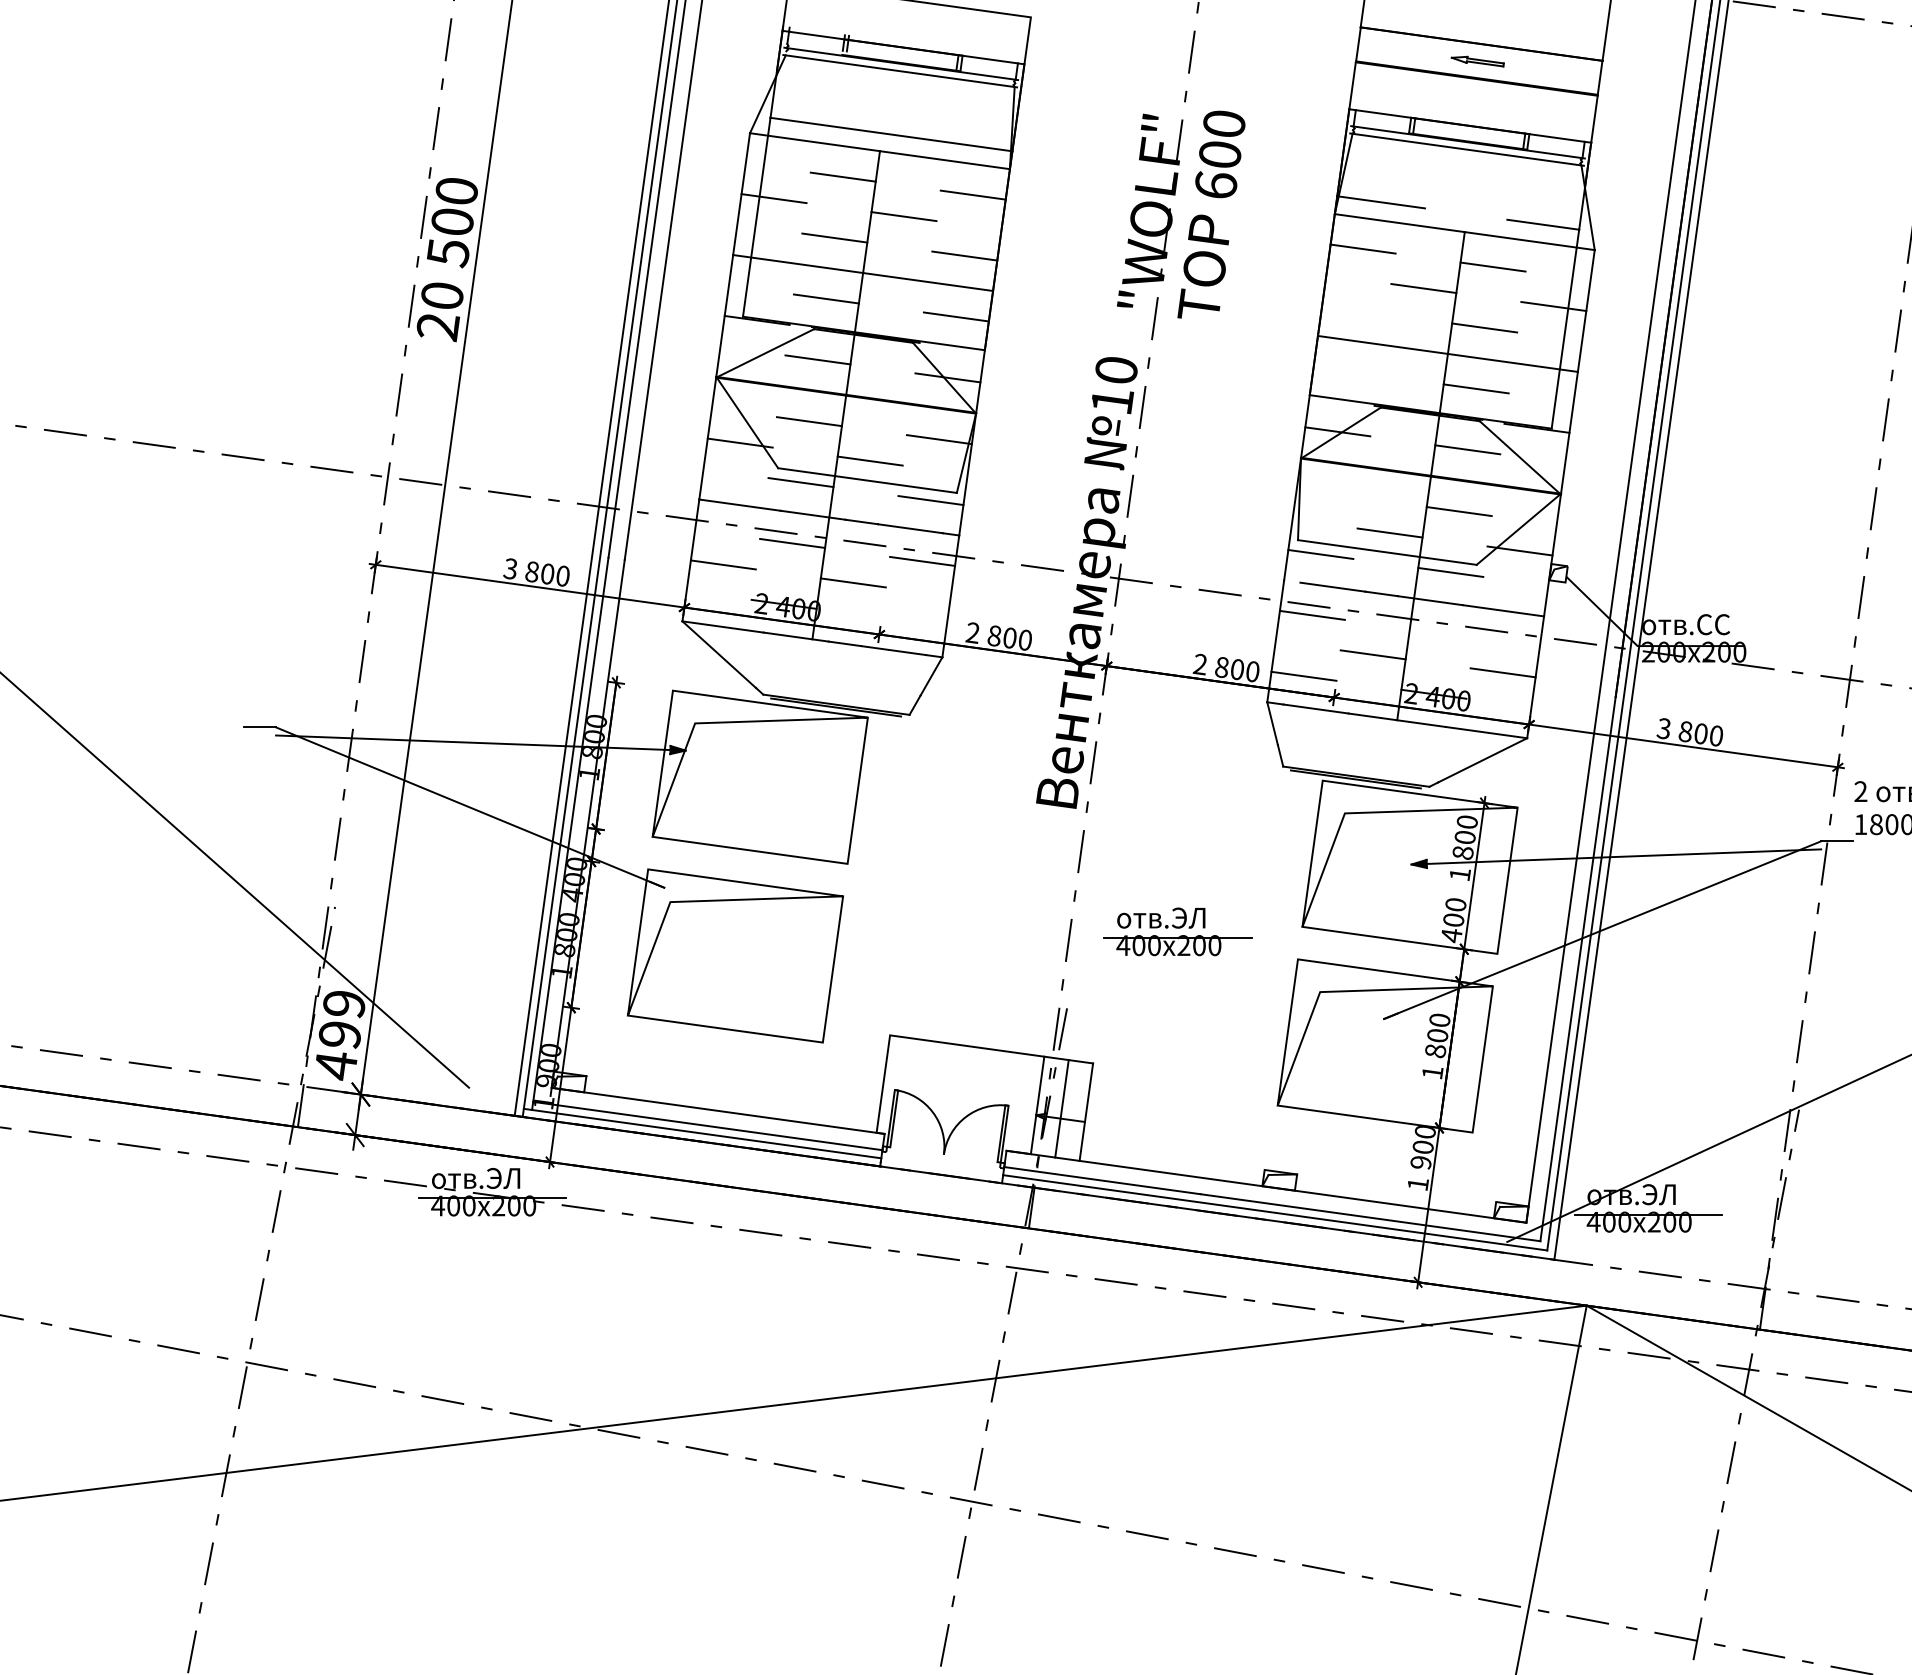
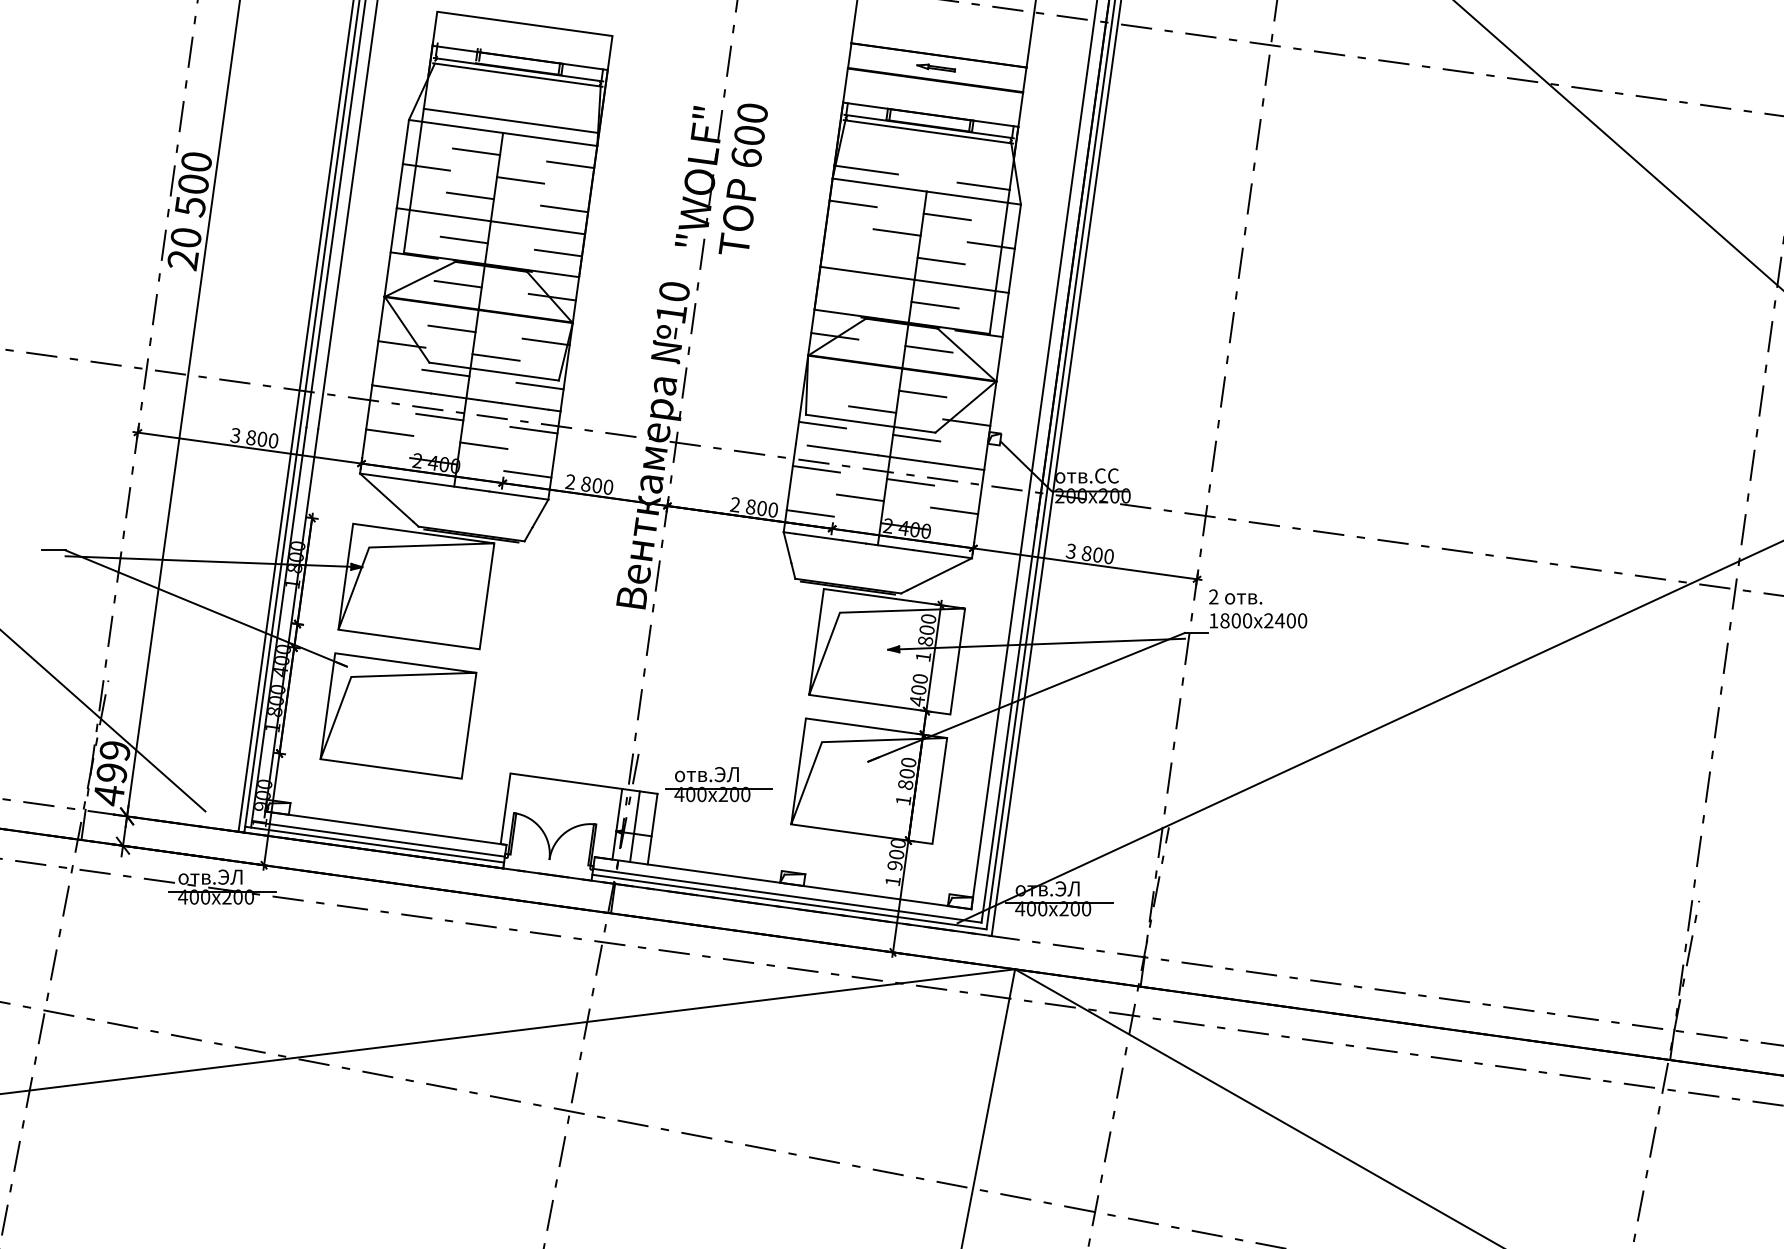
line: (913, 622) -> (527, 474), added
line: (1442, 633) -> (910, 482), added
part: (1177, 931) -> (718, 784), moved

